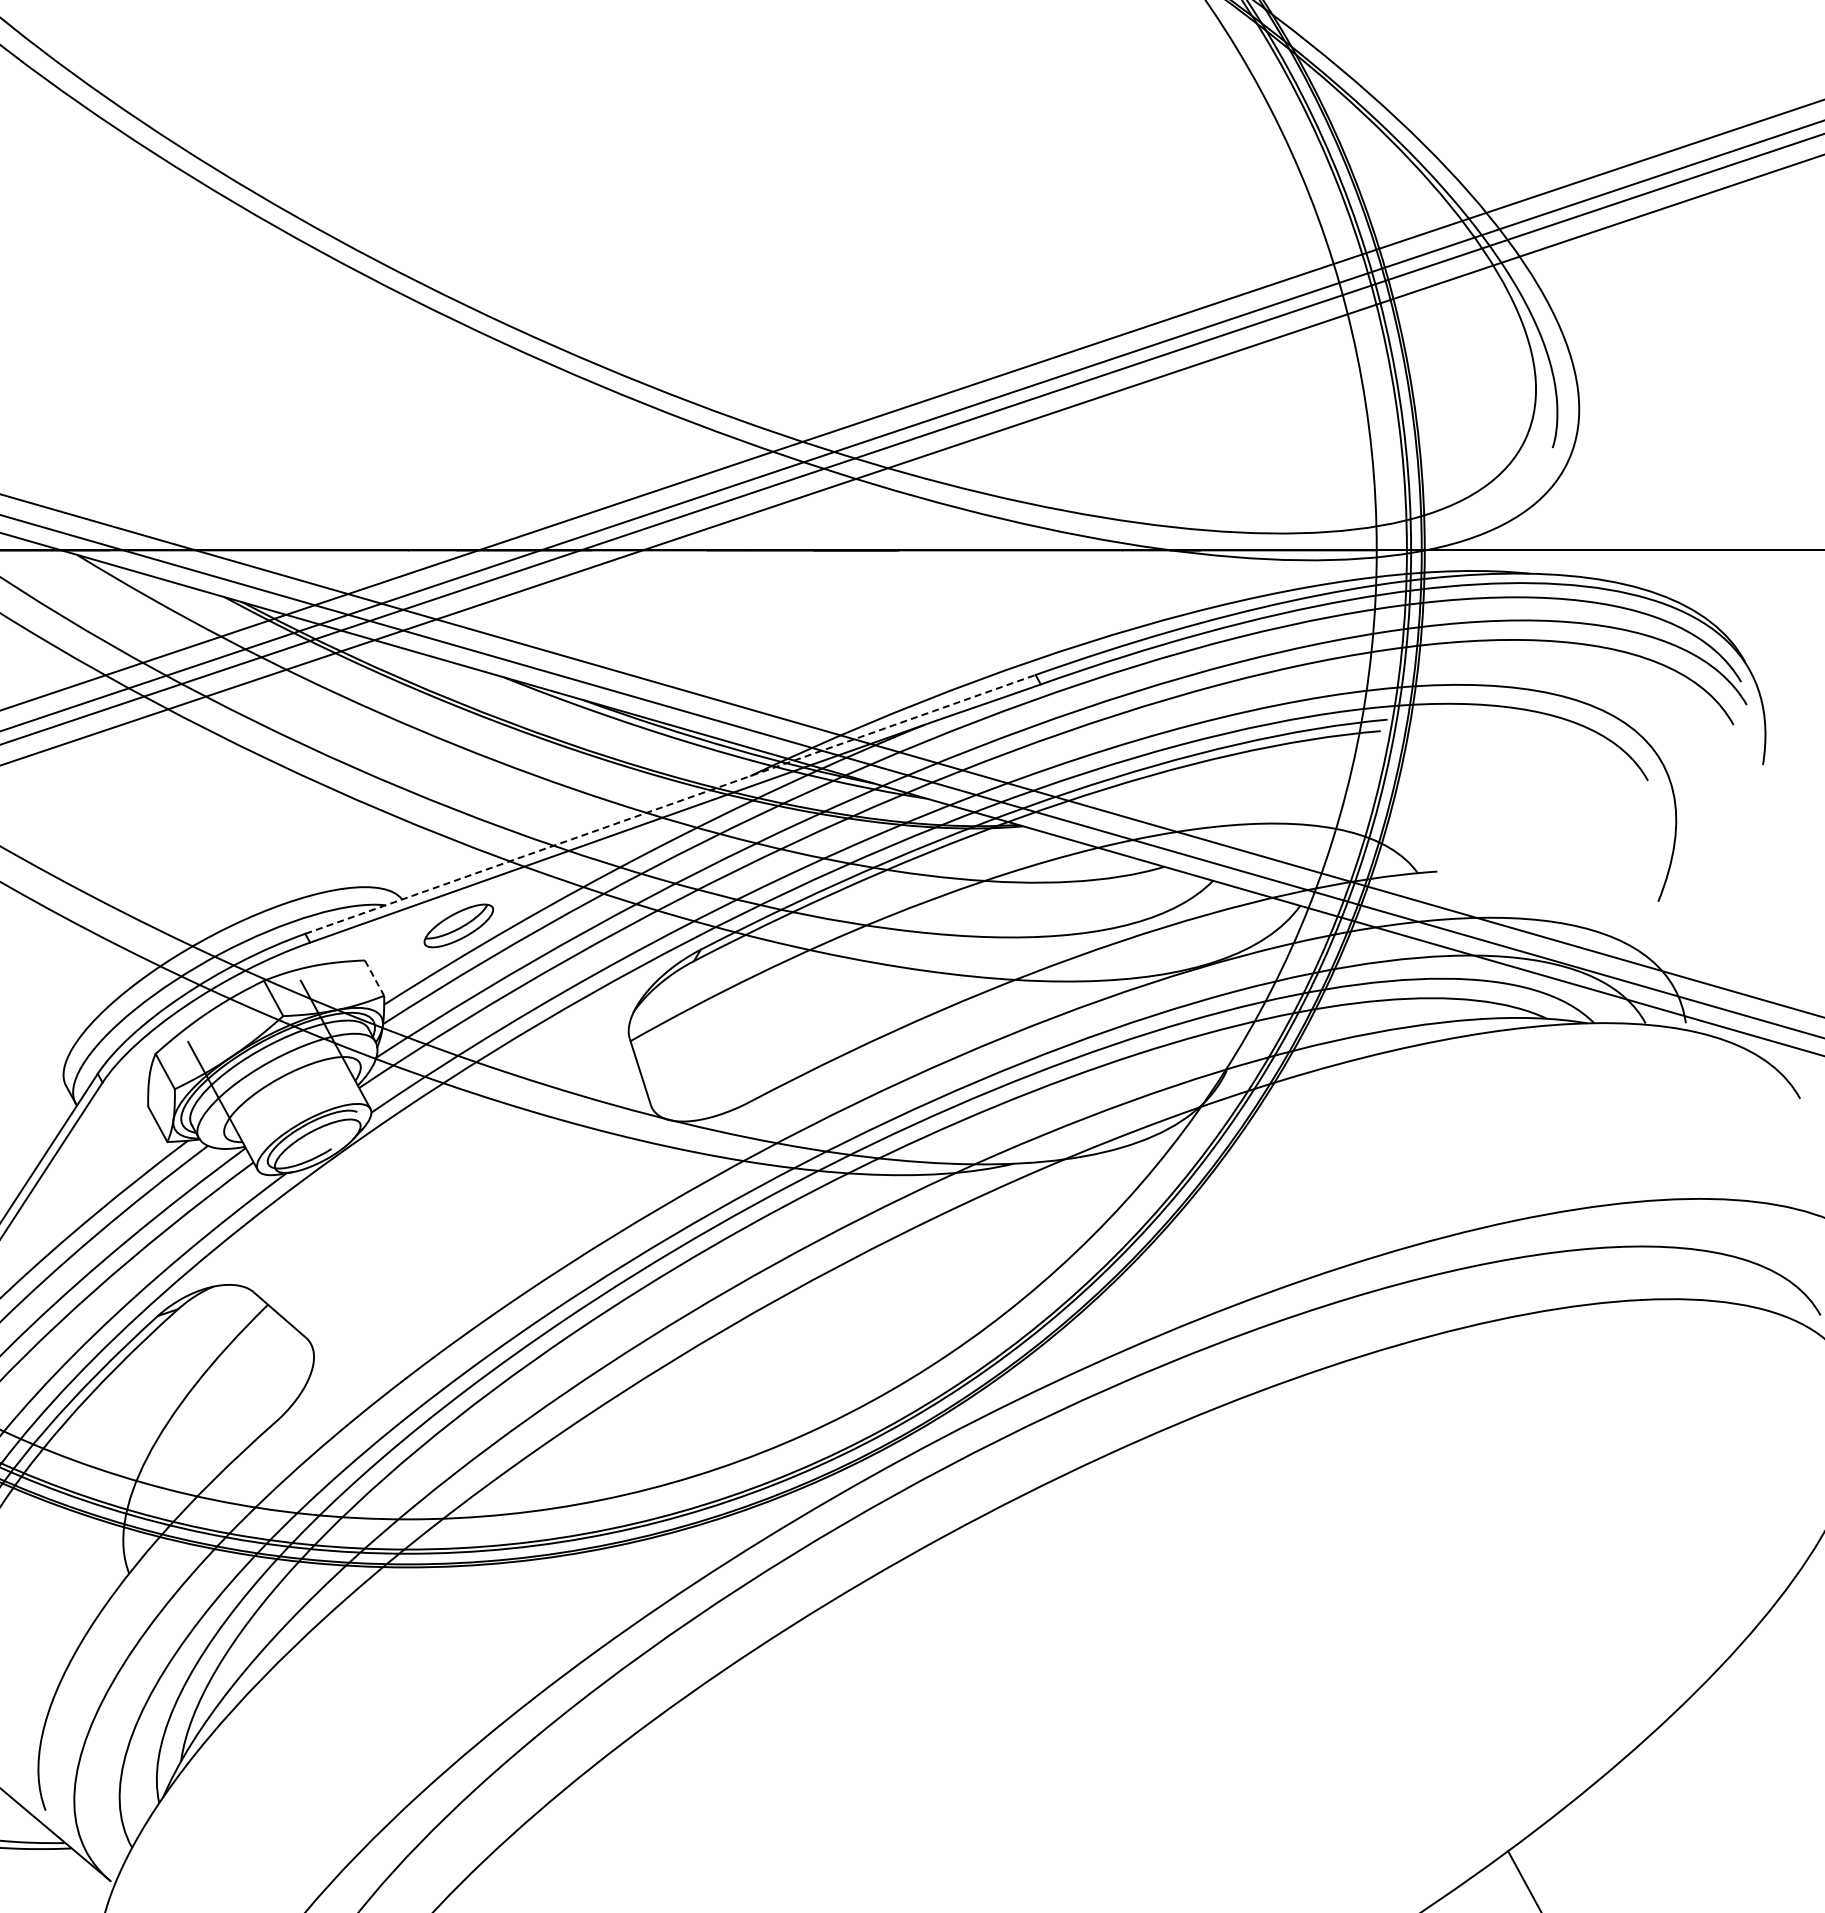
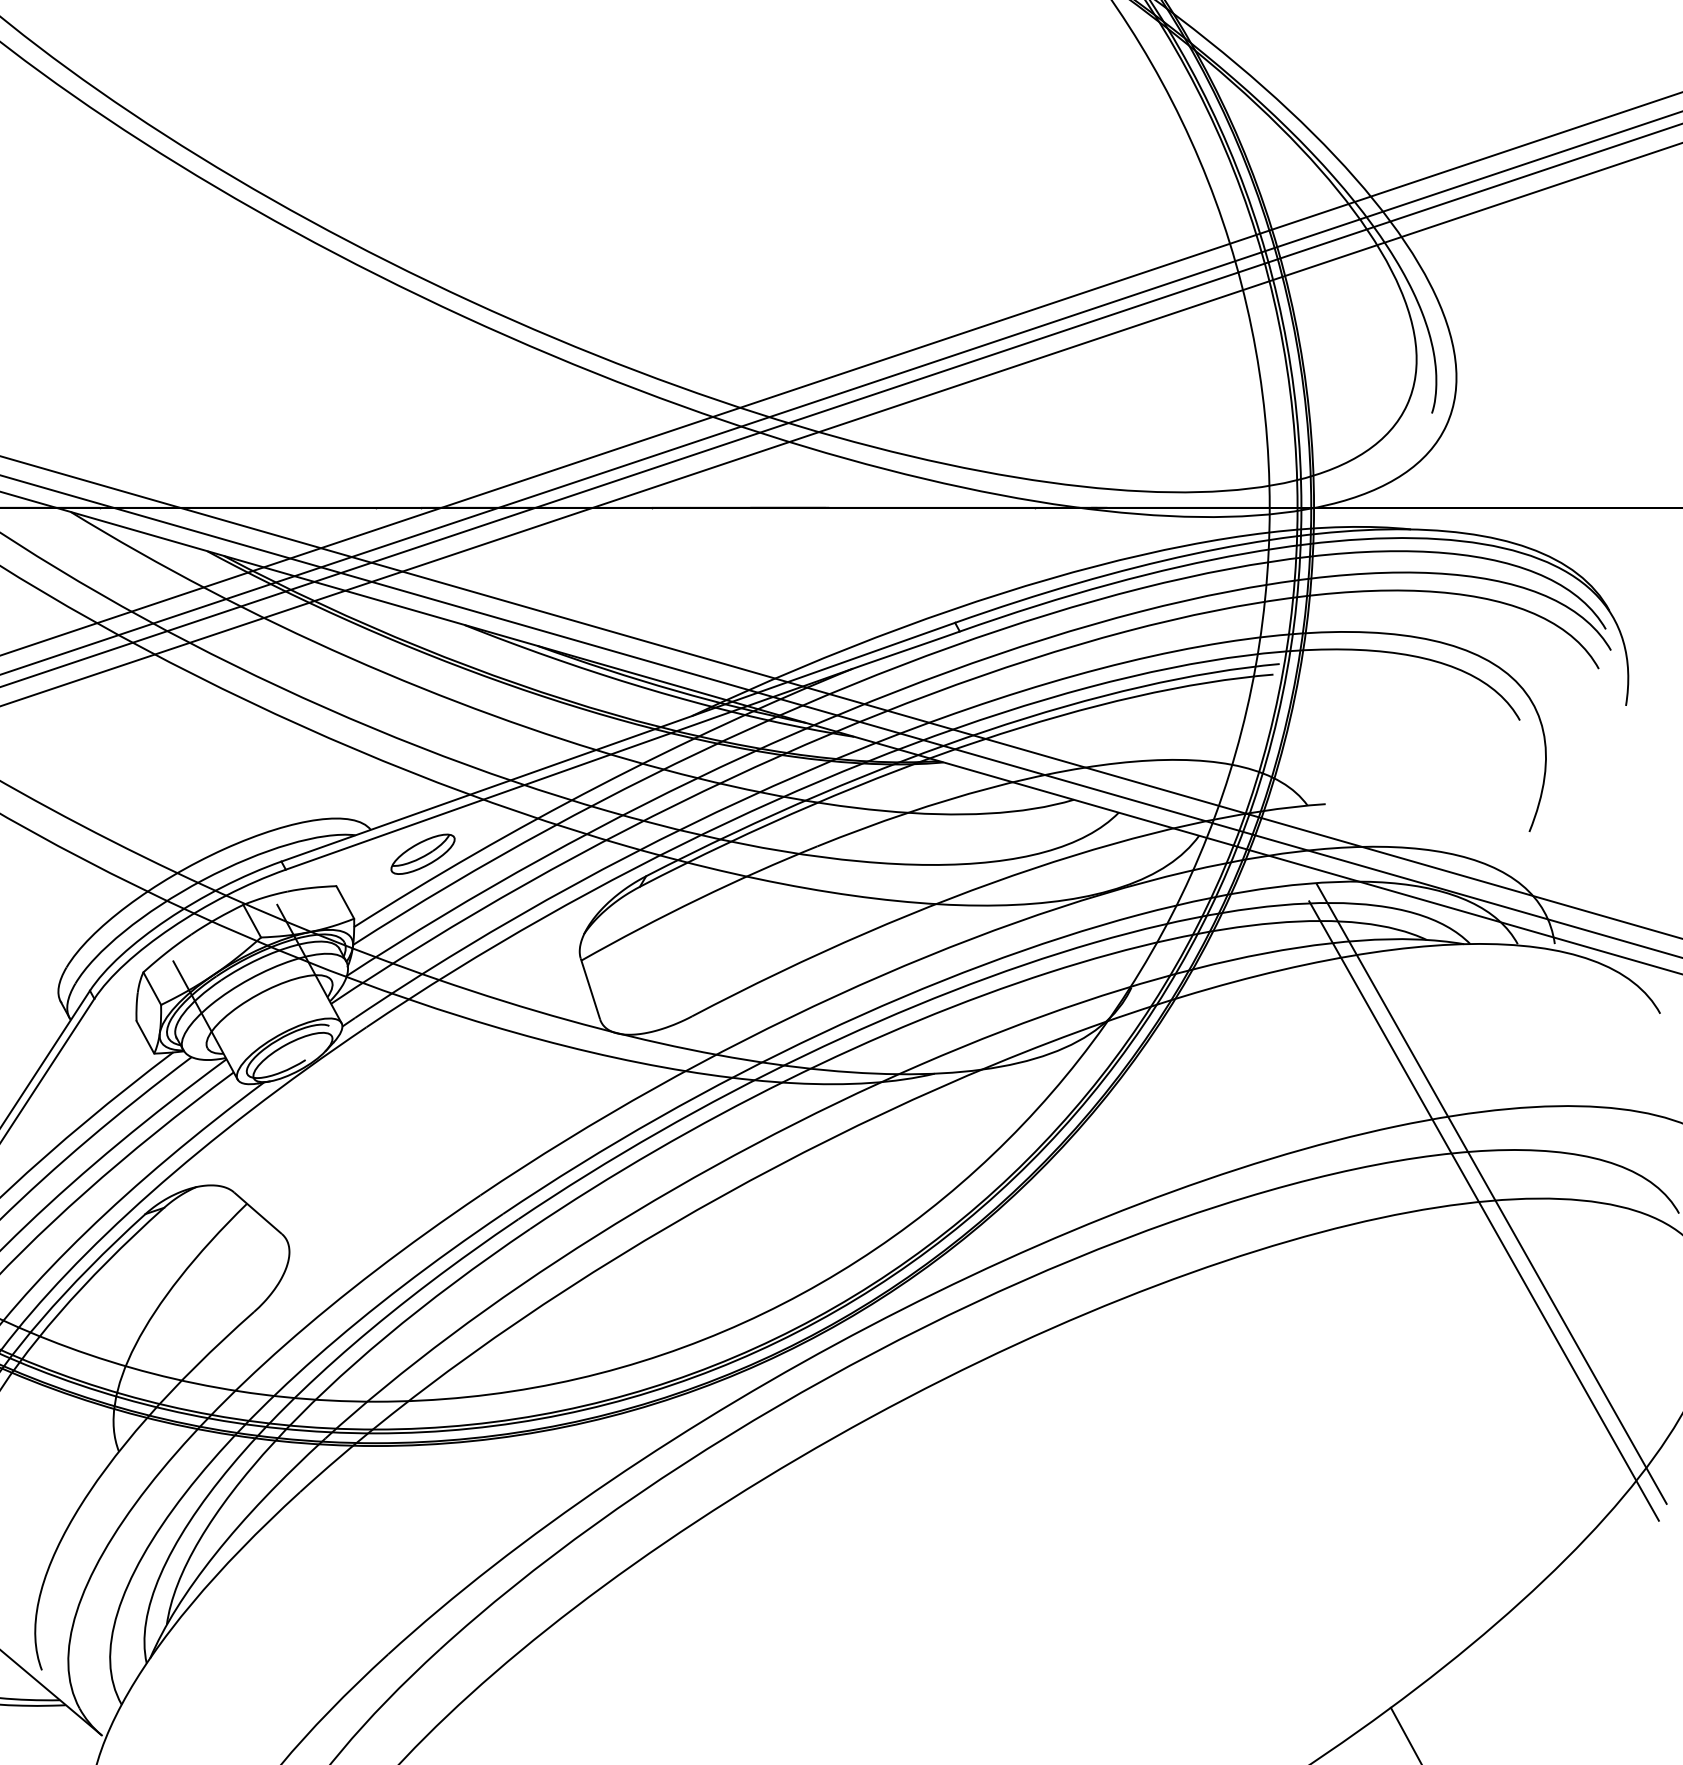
line: (670, 804) -> (618, 742), dashed -> solid
line: (374, 978) -> (345, 902), dashed -> solid
line: (1617, 1294) -> (1491, 1194), added
line: (1608, 1312) -> (1483, 1210), added

